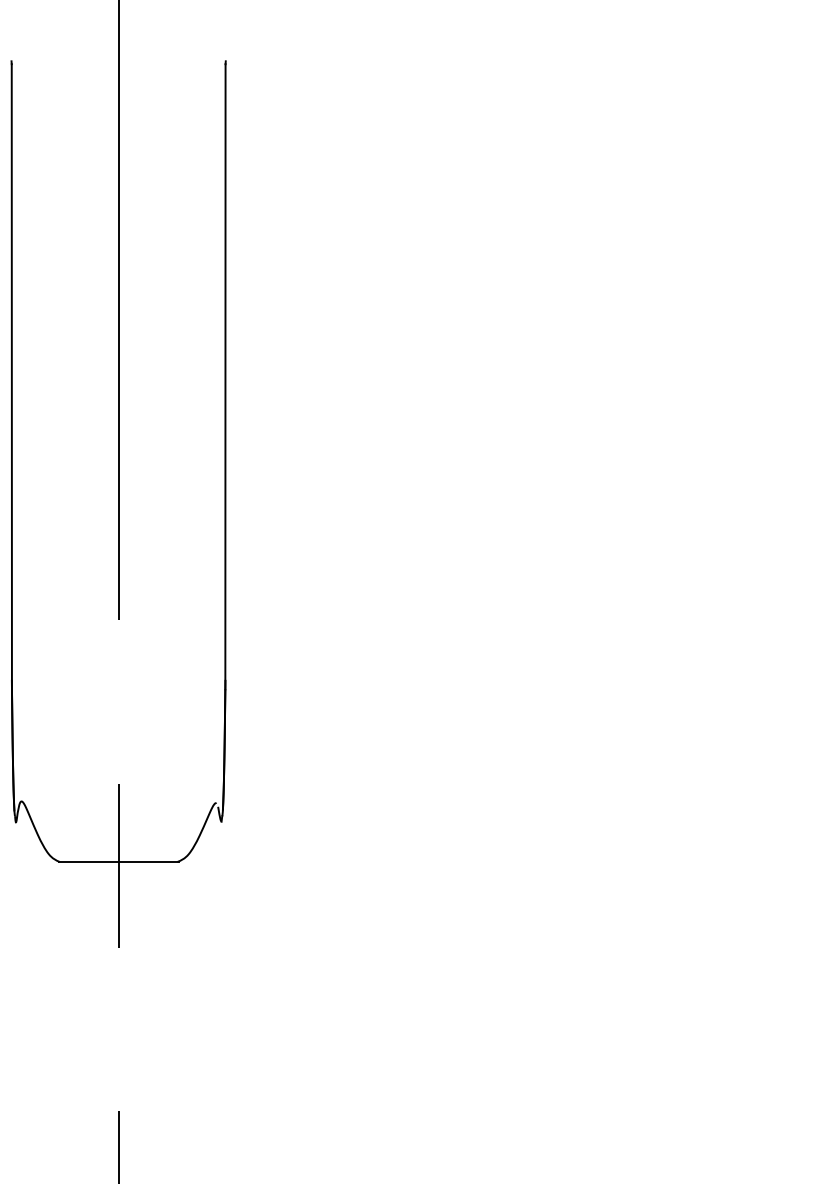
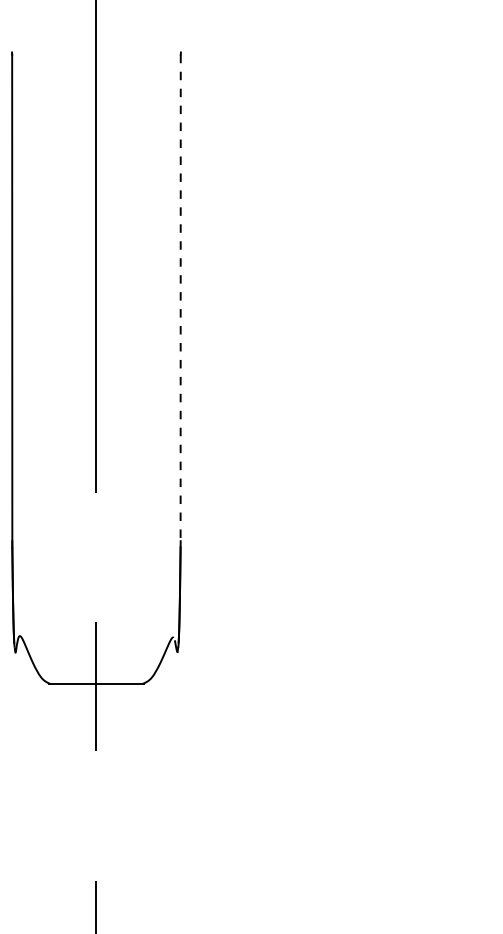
line: (225, 376) -> (180, 301), solid -> dashed

